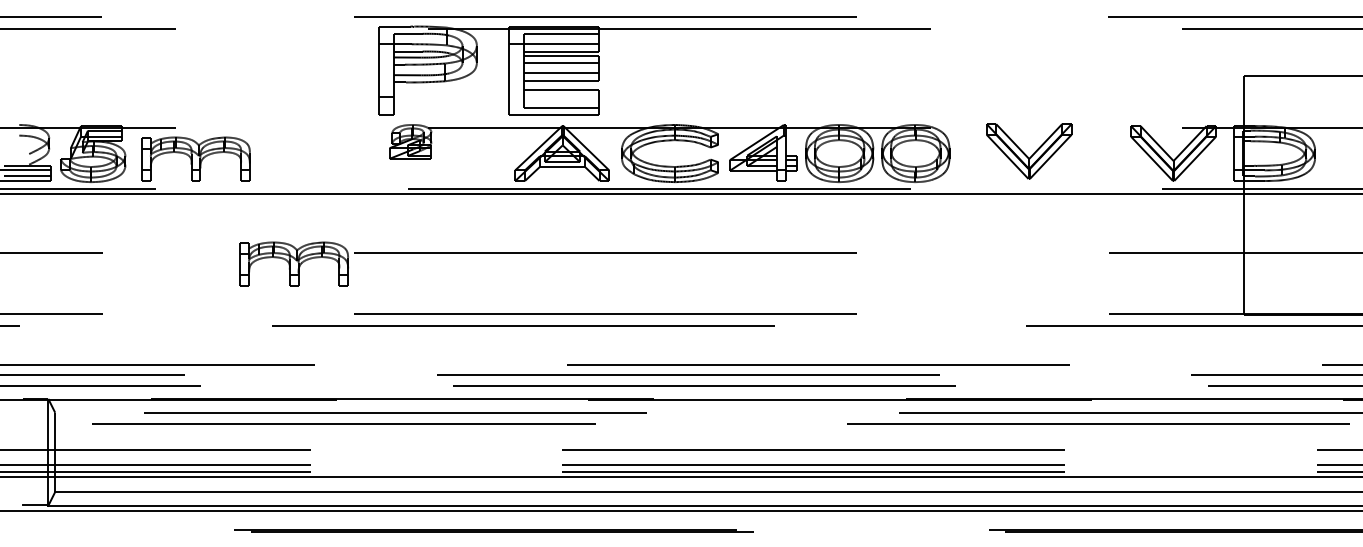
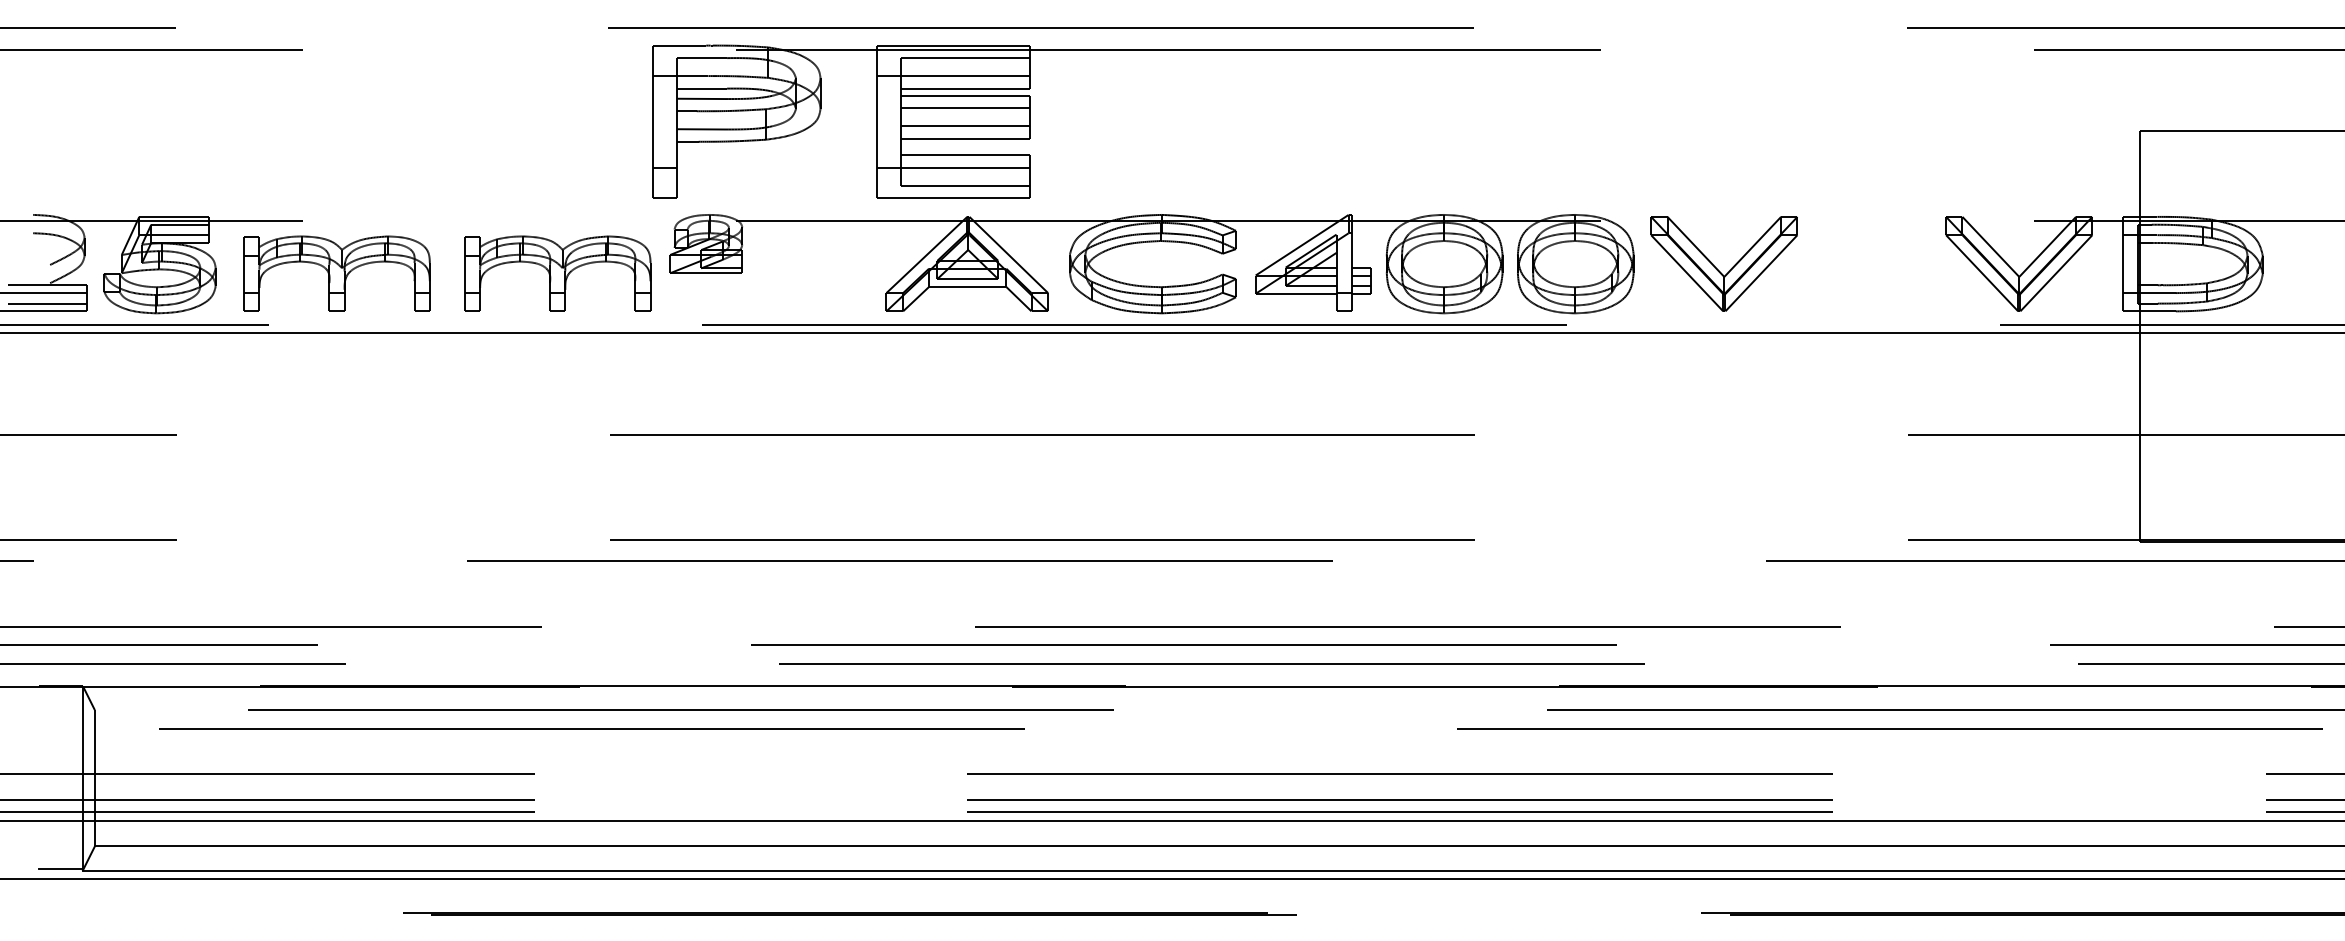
line: (553, 97) -> (952, 167), added
part: (1029, 151) -> (1724, 264), moved
part: (293, 263) -> (556, 272), moved

